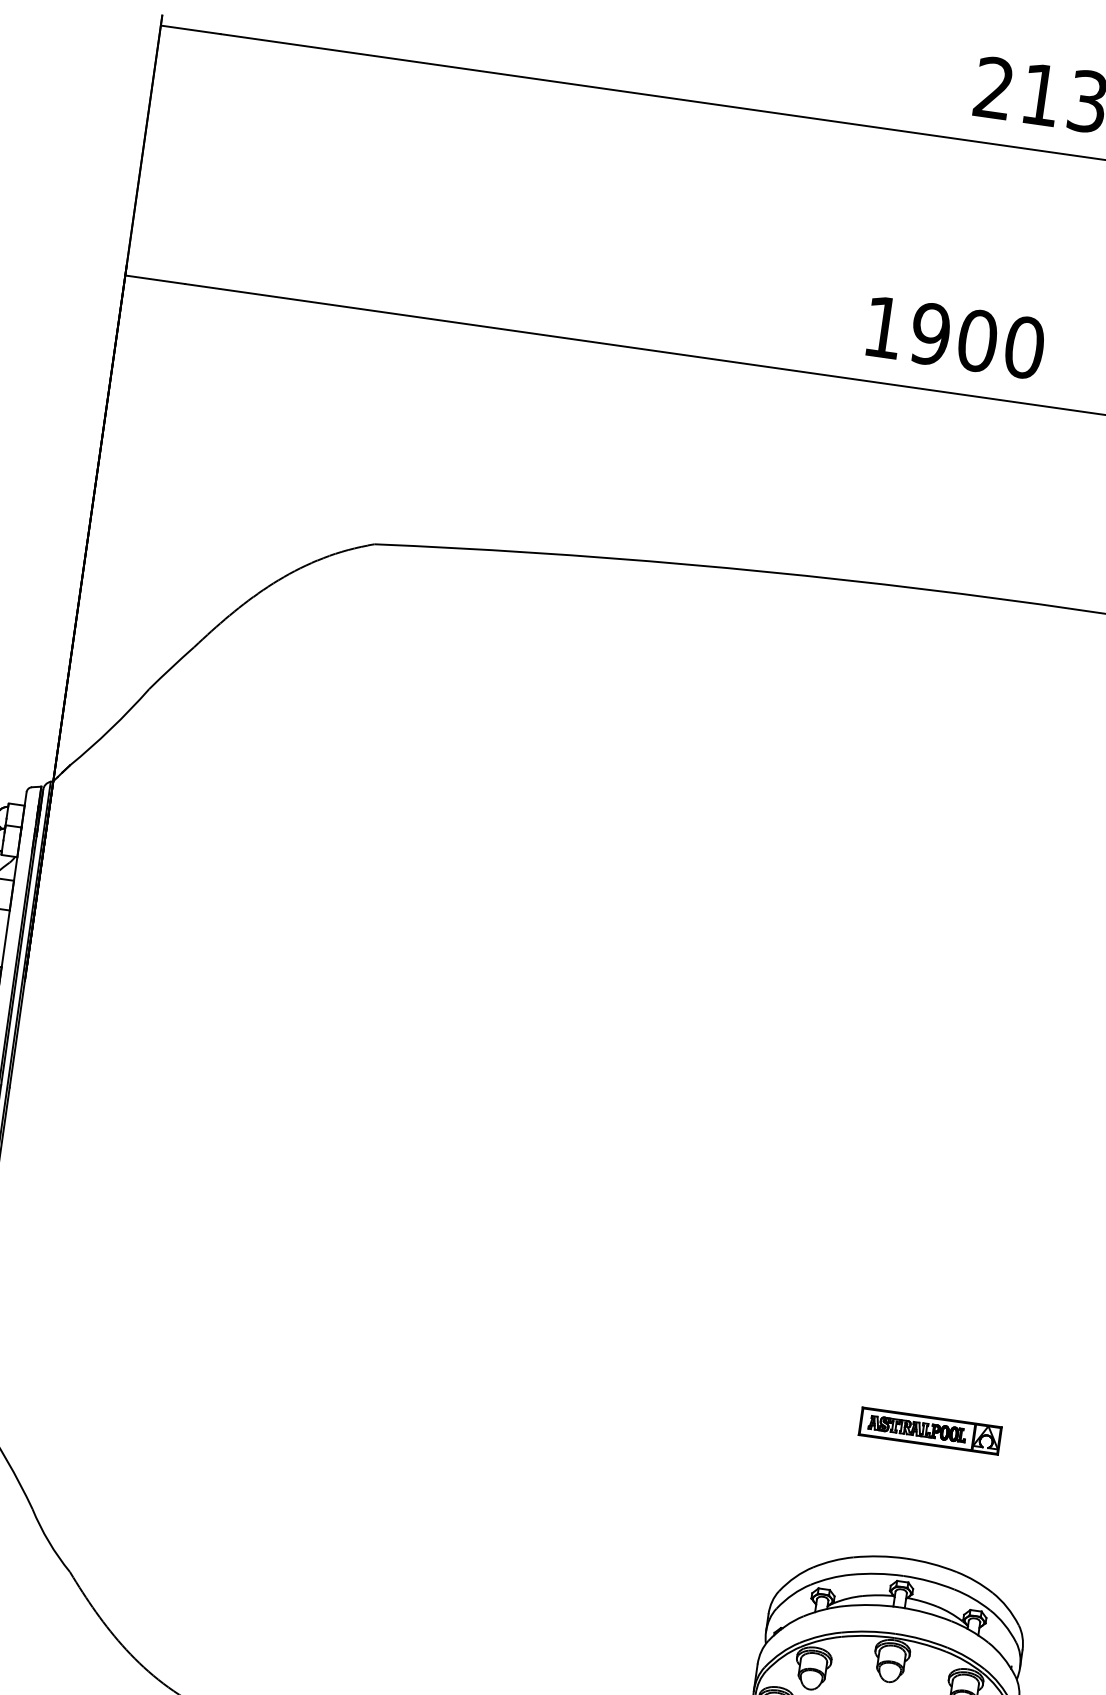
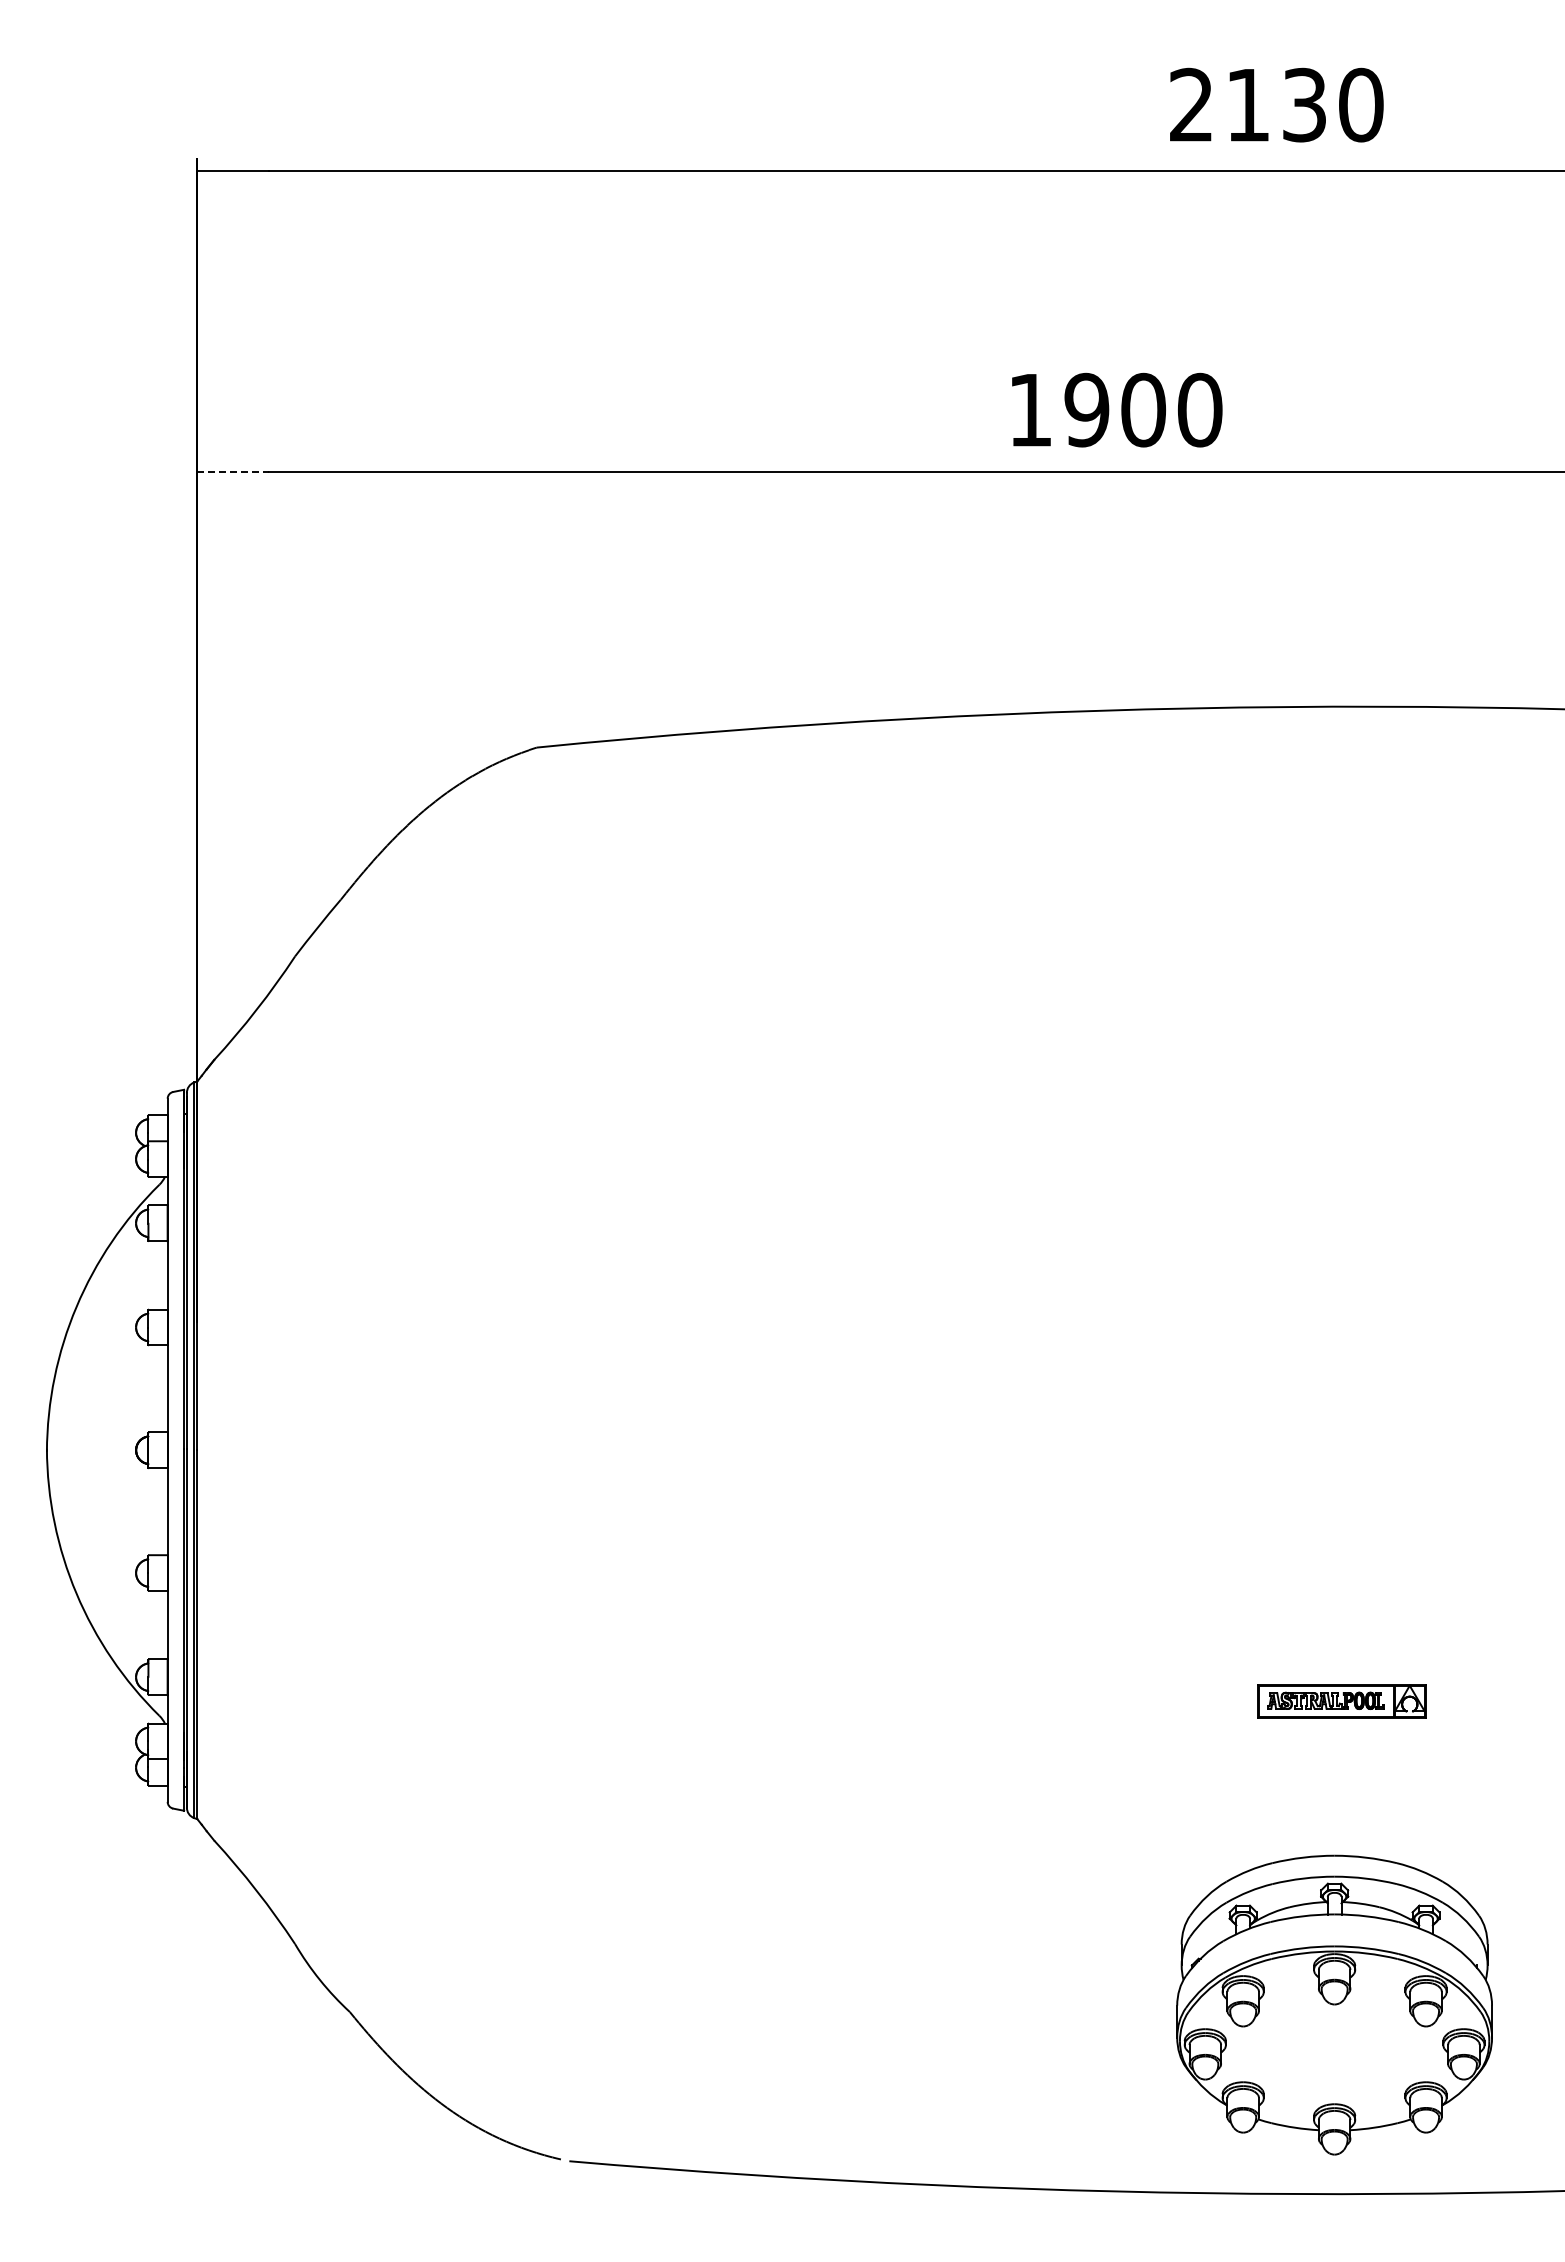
line: (155, 280) -> (233, 472), solid -> dashed
text: (956, 337) -> (1117, 409), moved

